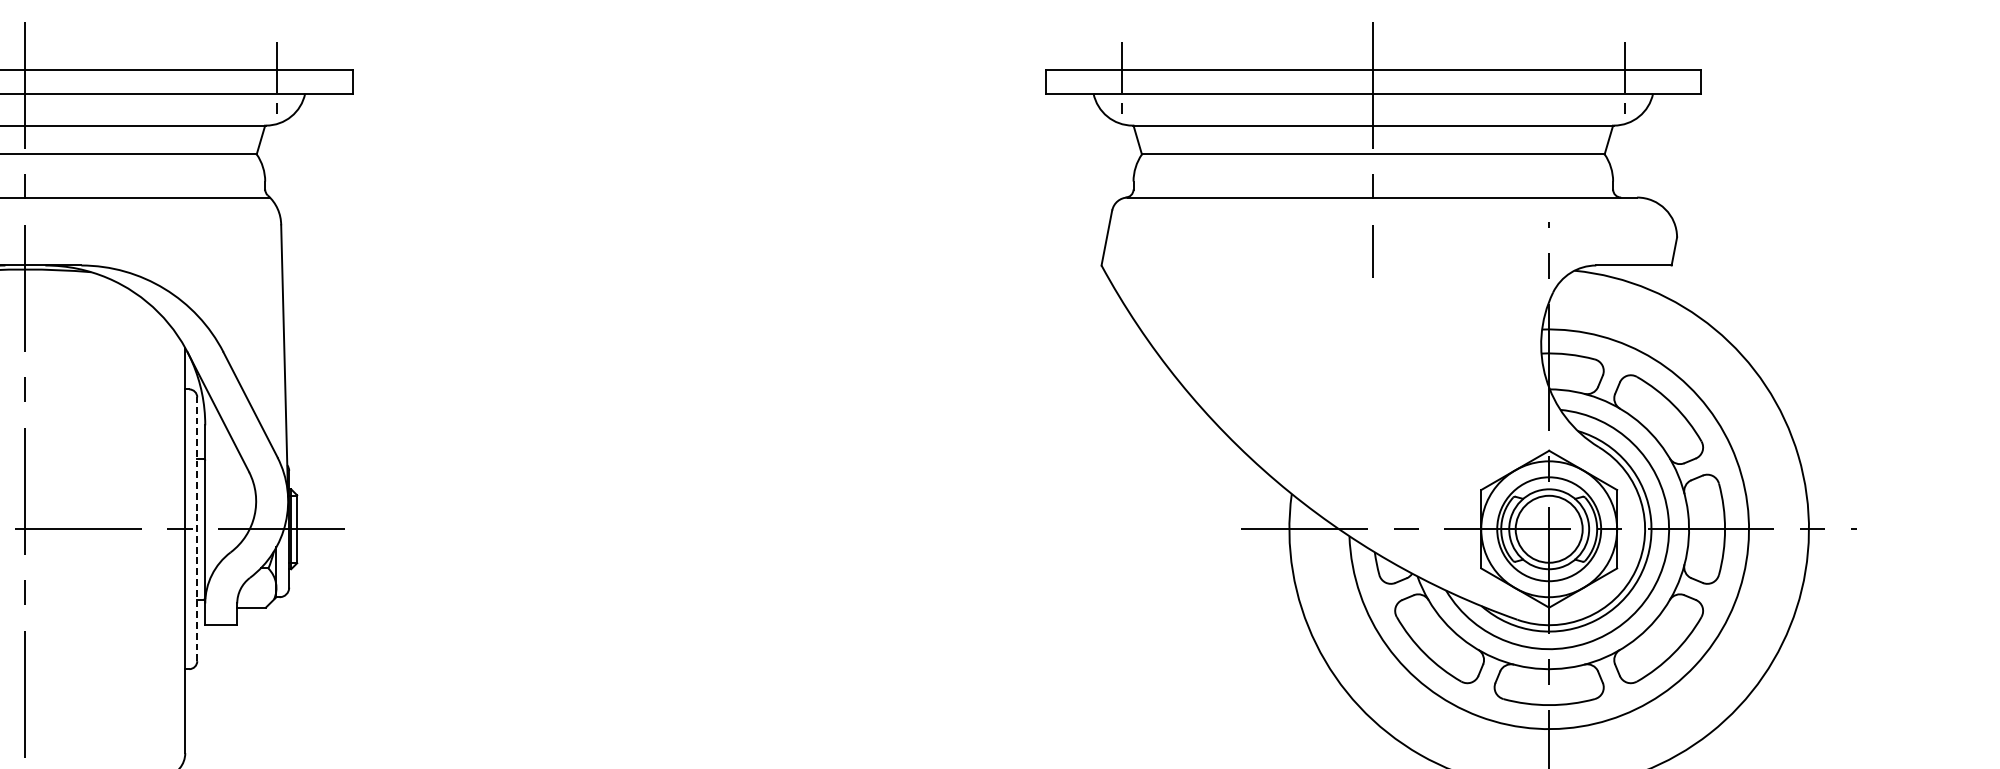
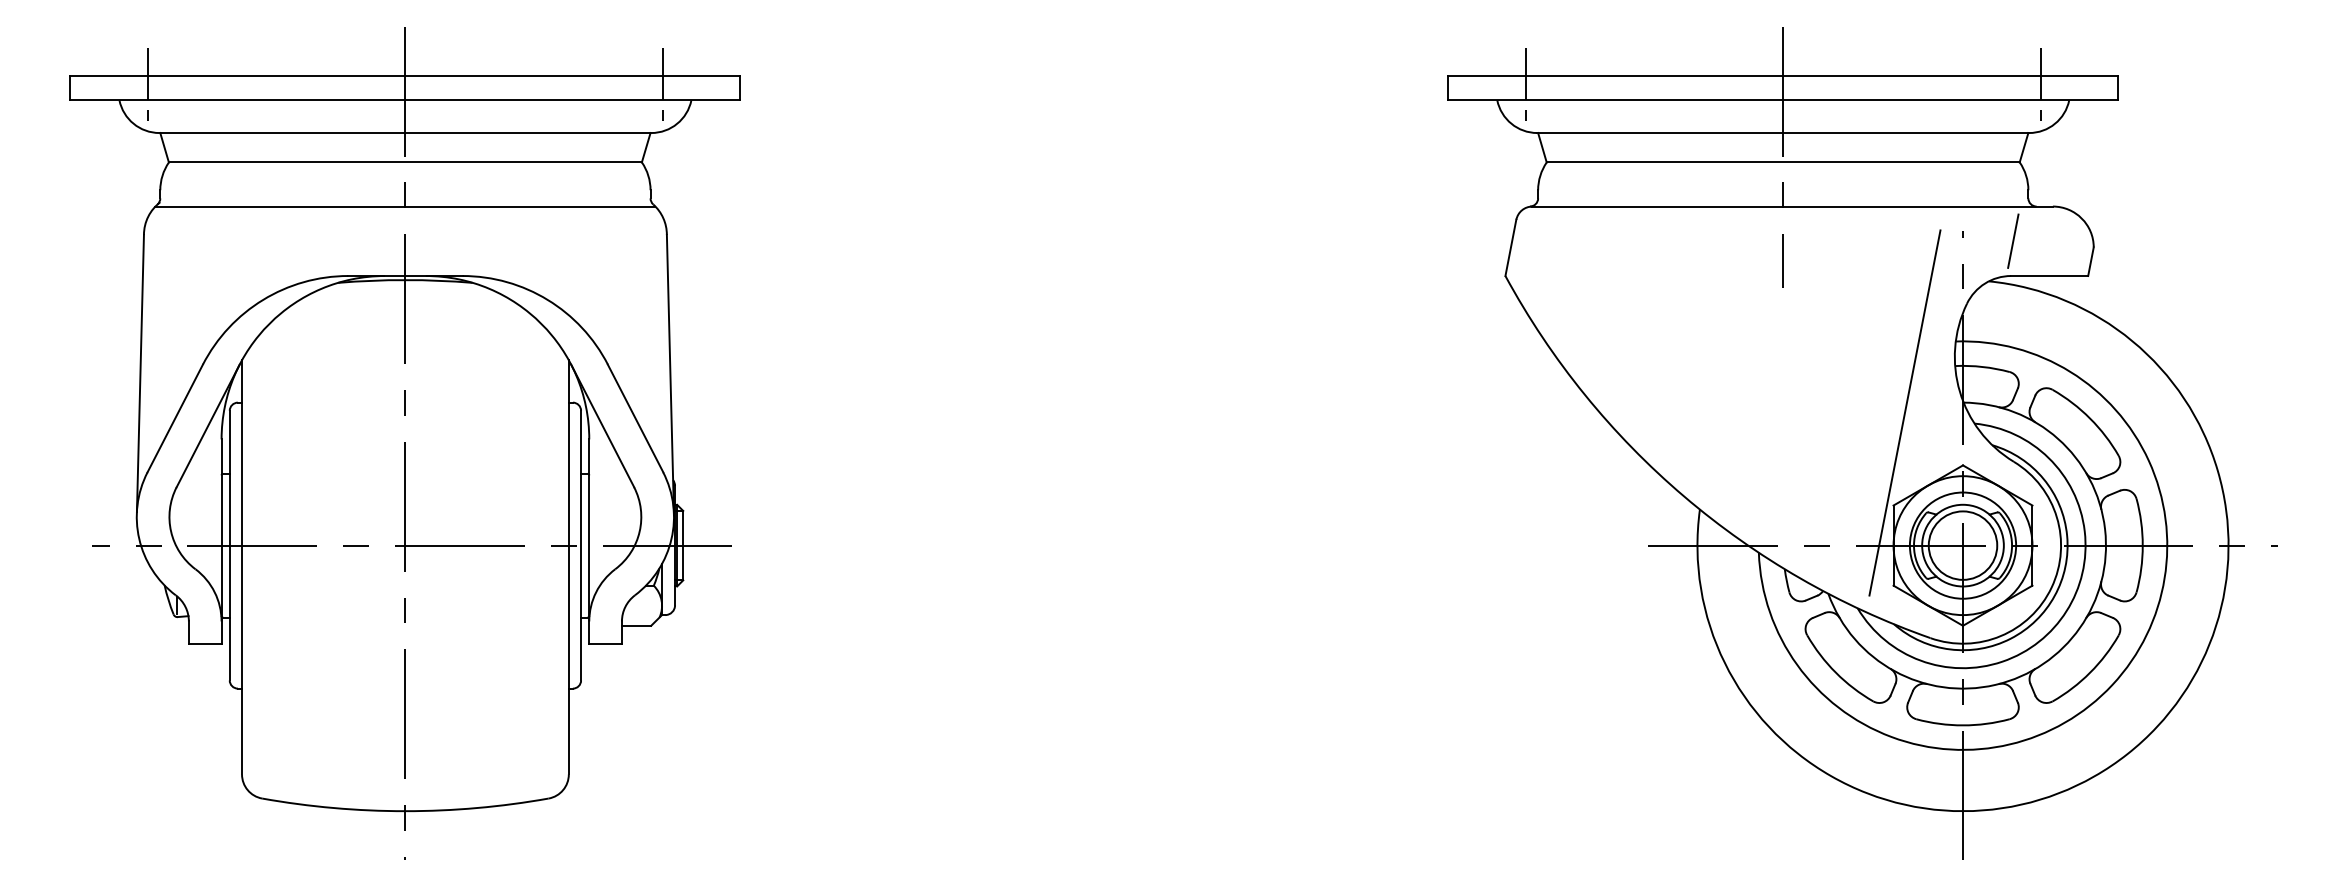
line: (1598, 230) -> (2013, 240), added
line: (1491, 399) -> (1904, 412), added
line: (197, 529) -> (581, 545), dashed -> solid

